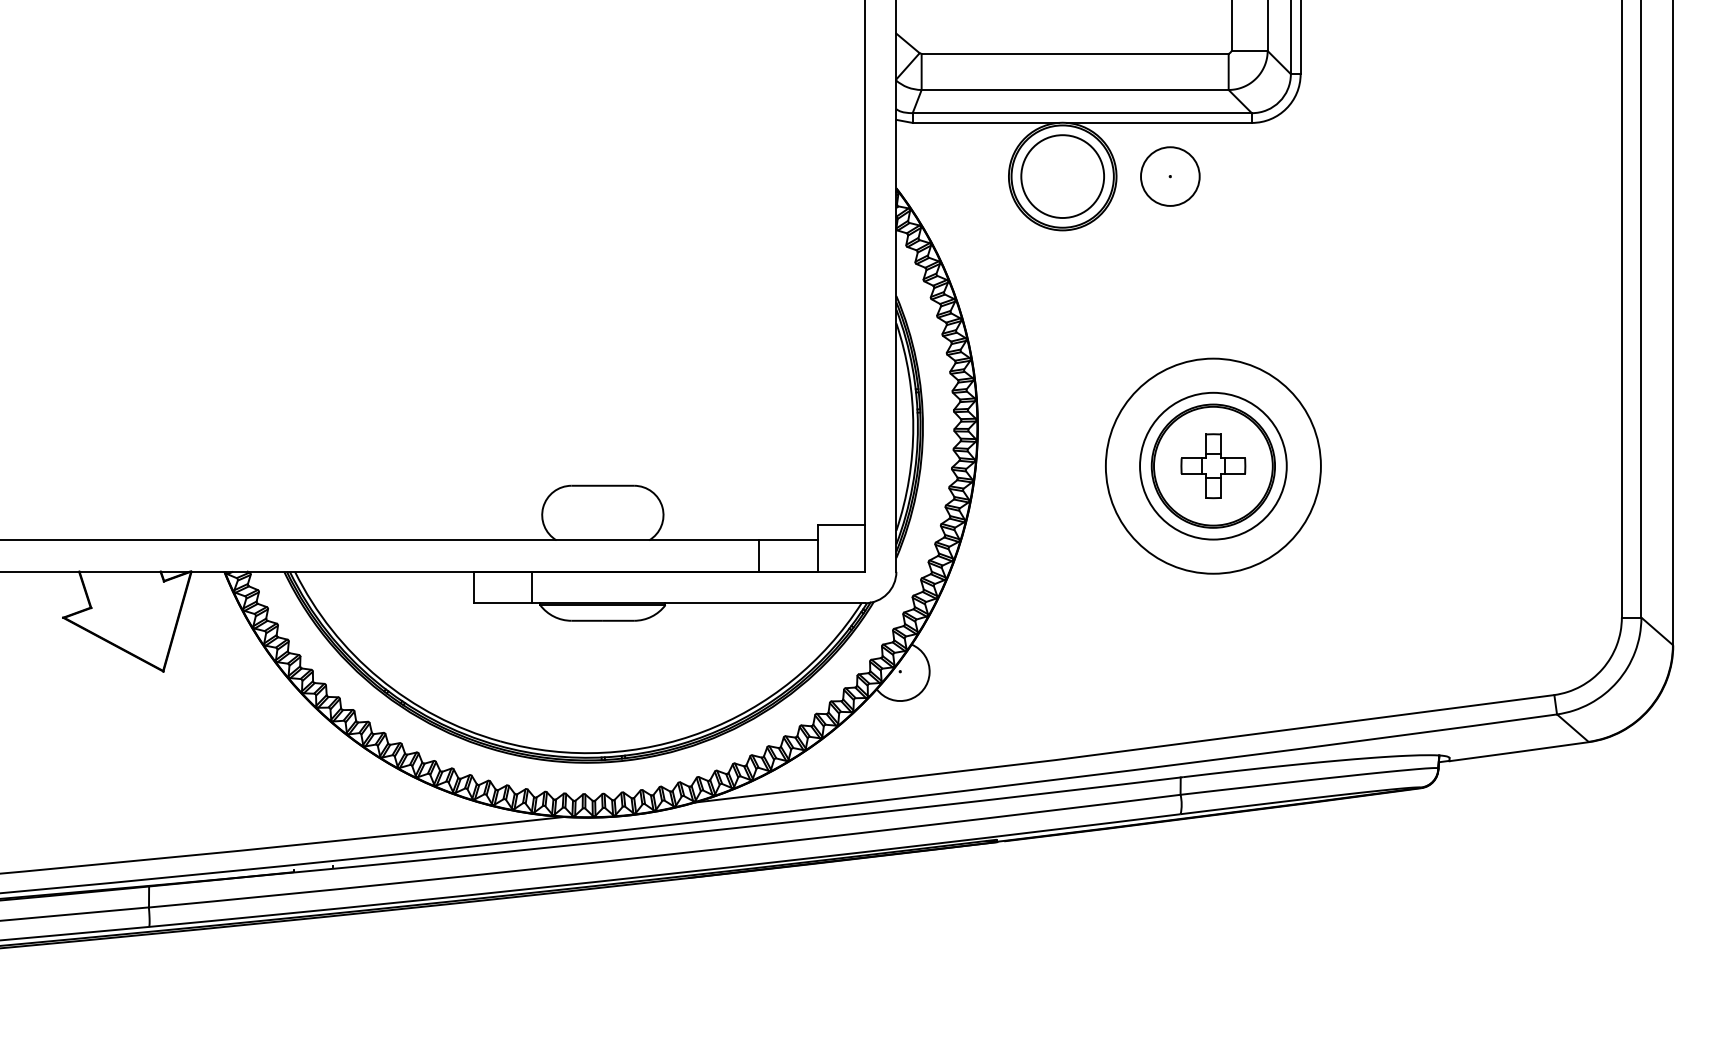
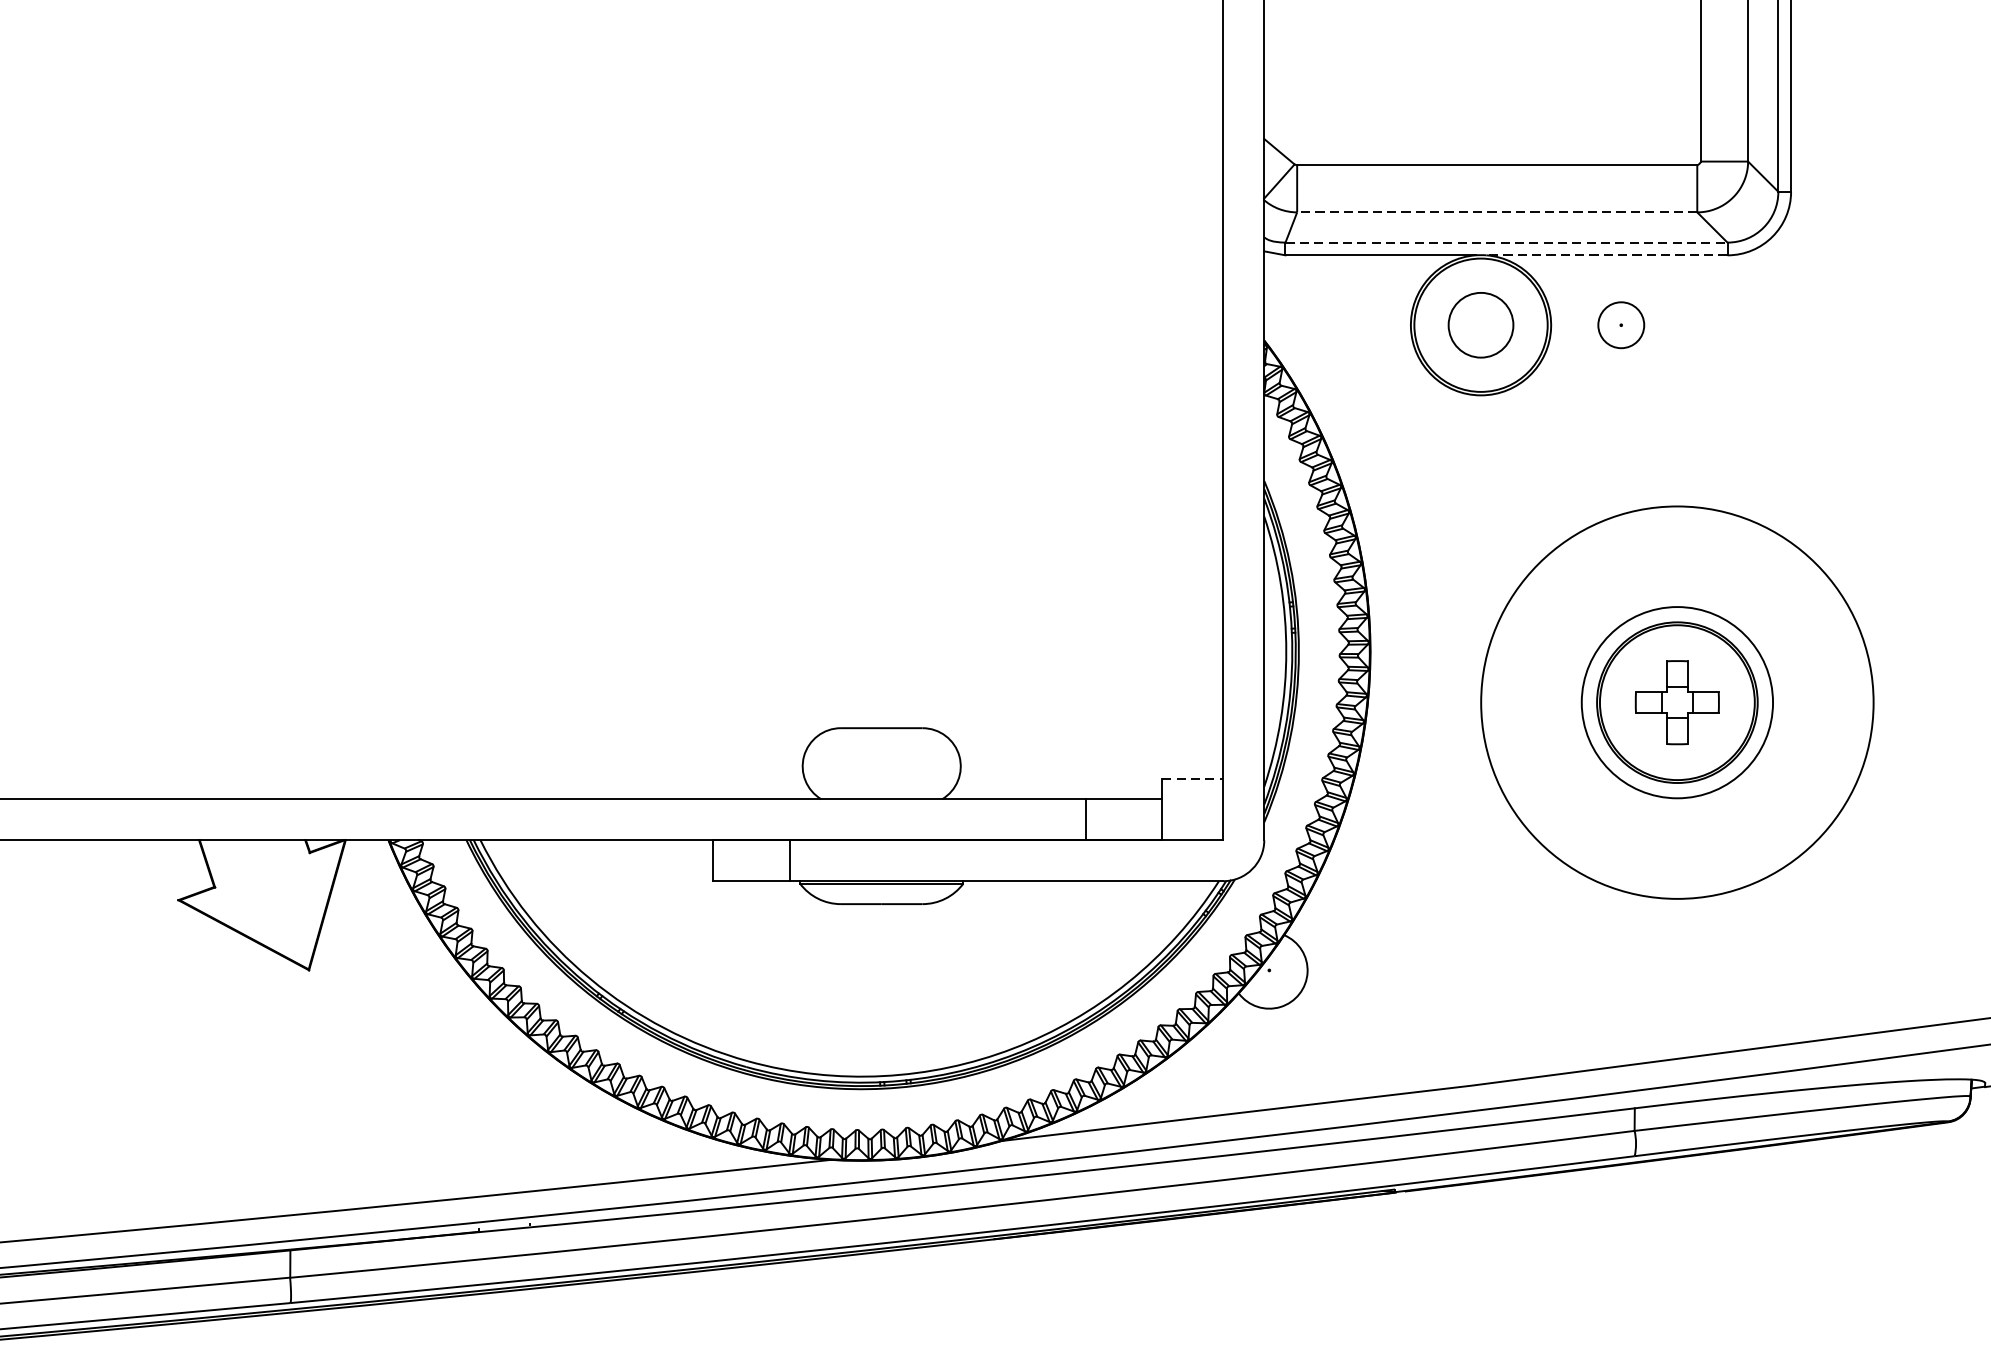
line: (1075, 89) -> (1497, 211), solid -> dashed
line: (1082, 113) -> (1506, 243), solid -> dashed
line: (1159, 122) -> (1607, 254), solid -> dashed
circle: (1062, 176) -> (1480, 325), size x0.6
circle: (1170, 176) -> (1621, 325), size x0.6
circle: (1212, 465) -> (1676, 701), size x1.4
line: (842, 524) -> (1194, 778), solid -> dashed

